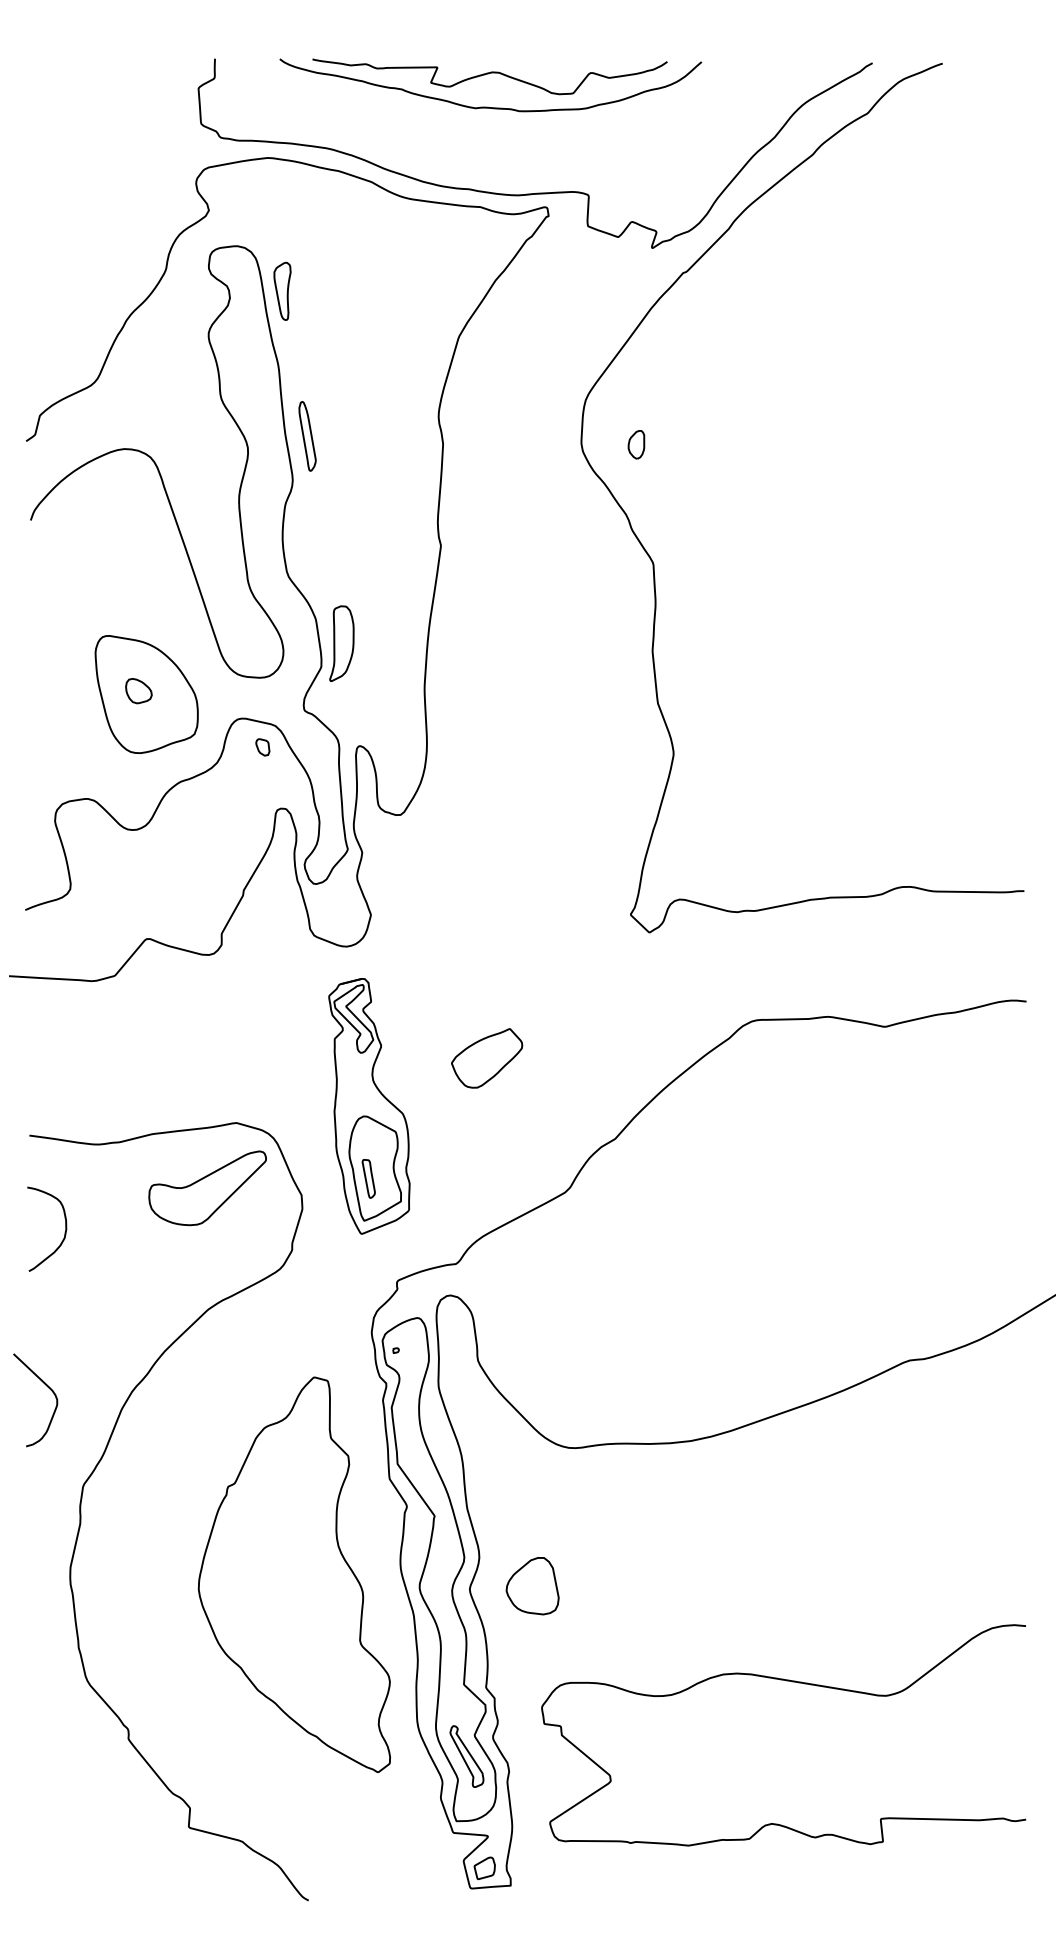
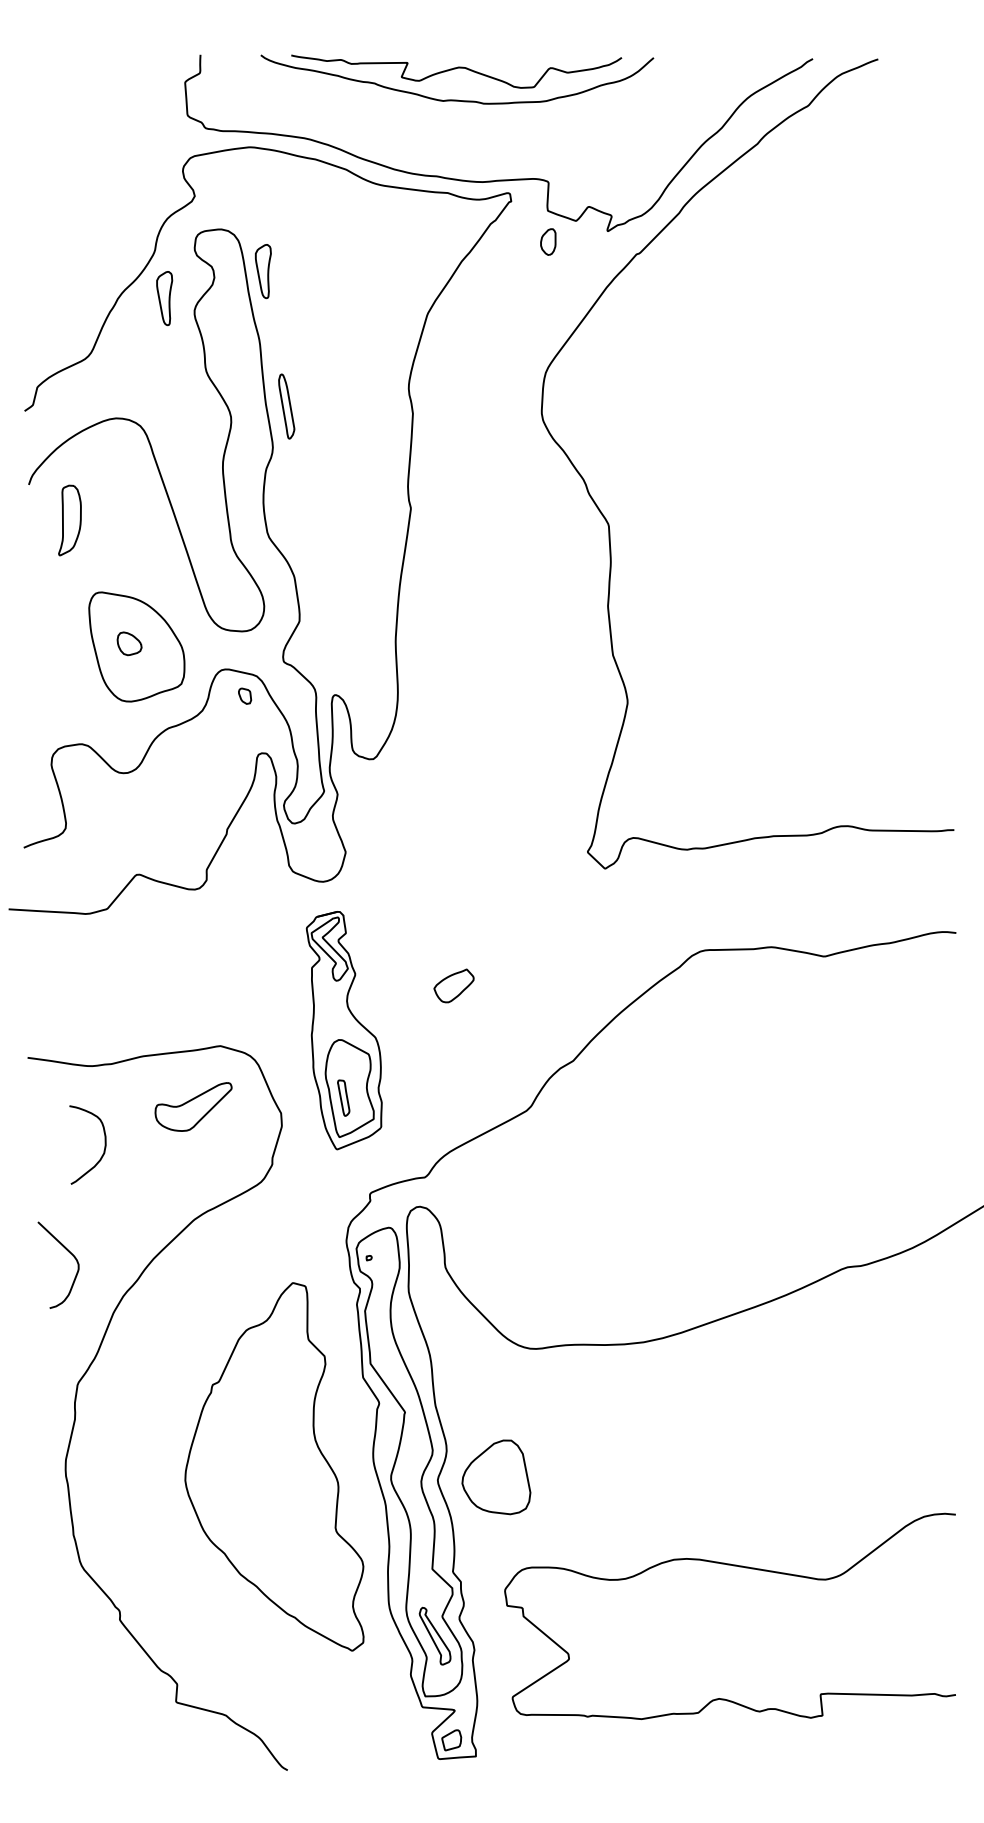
part: (176, 319) -> (164, 297), added
part: (636, 444) -> (548, 241), moved
part: (341, 643) -> (69, 520), moved
part: (487, 1058) -> (454, 986), size x0.6
part: (207, 1188) -> (193, 1107), size x0.7
curve: (64, 1232) -> (104, 1148), moved
curve: (47, 1387) -> (69, 1253), moved
part: (532, 1586) -> (496, 1477), size x1.4

